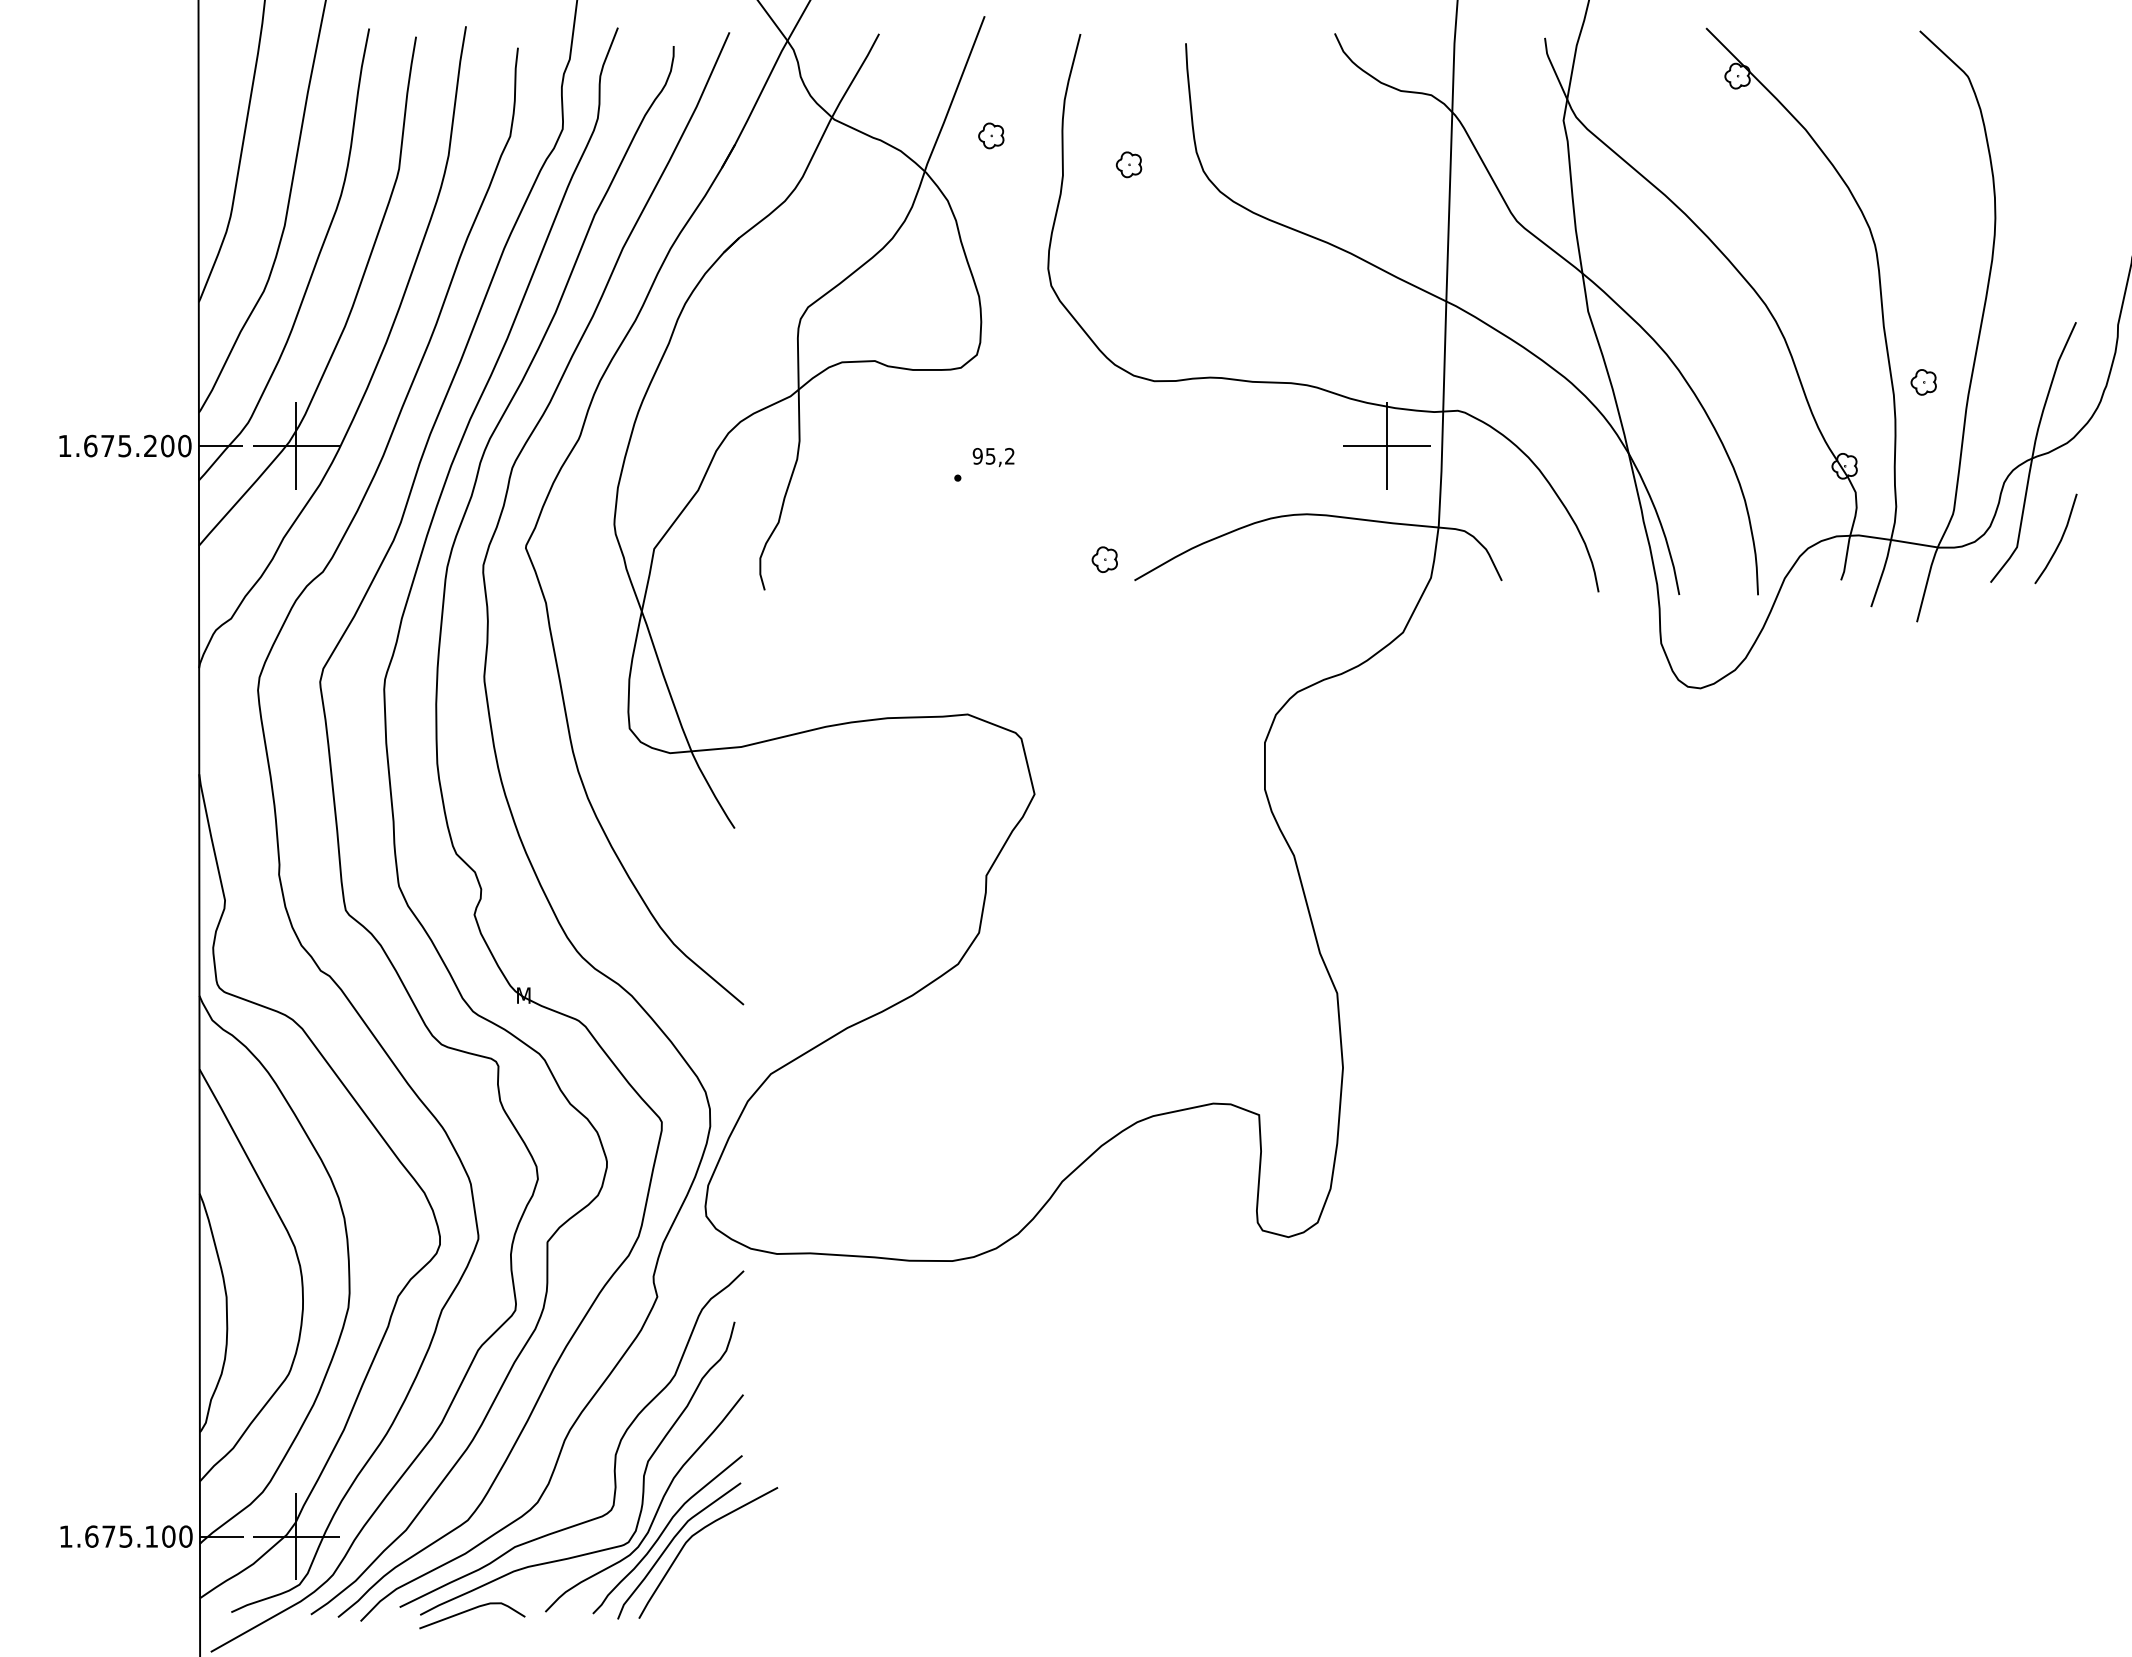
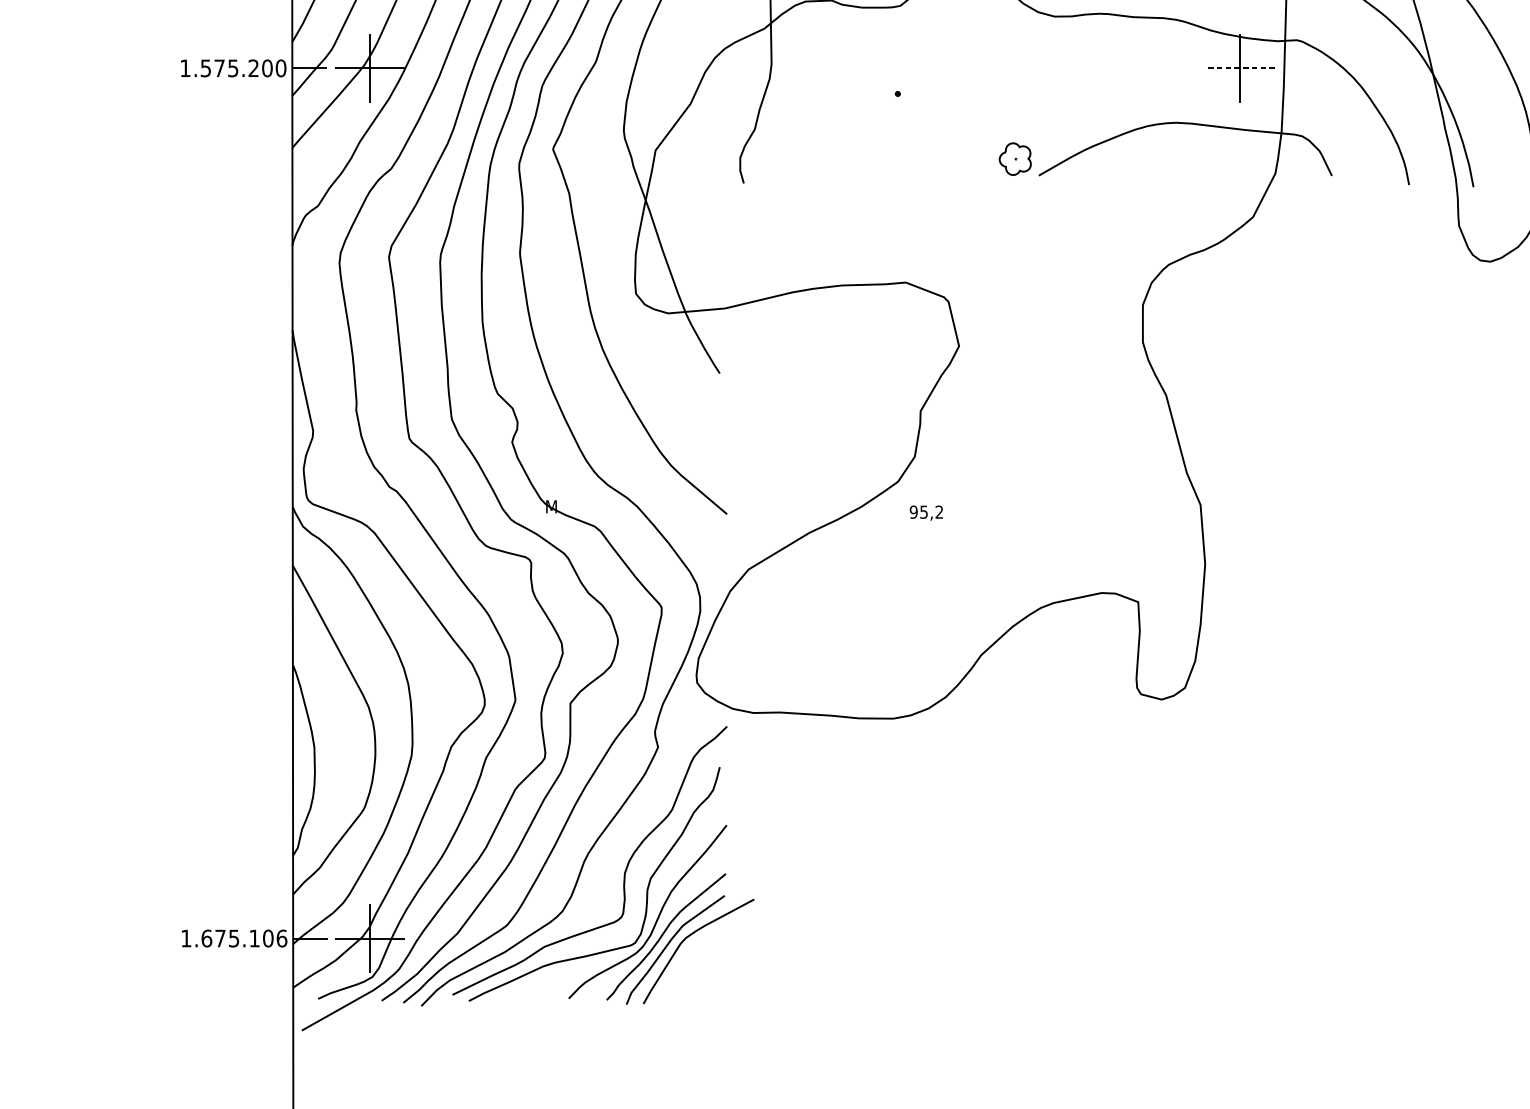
text: (90, 445) -> (205, 67), 1.675.200 -> 1.575.200
line: (1386, 446) -> (1239, 68), solid -> dashed
text: (993, 457) -> (926, 513), moved
part: (1104, 559) -> (1014, 158), size x1.6
text: (185, 1536) -> (281, 938), 1.675.100 -> 1.675.106
curve: (471, 1610) -> (509, 997), removed

